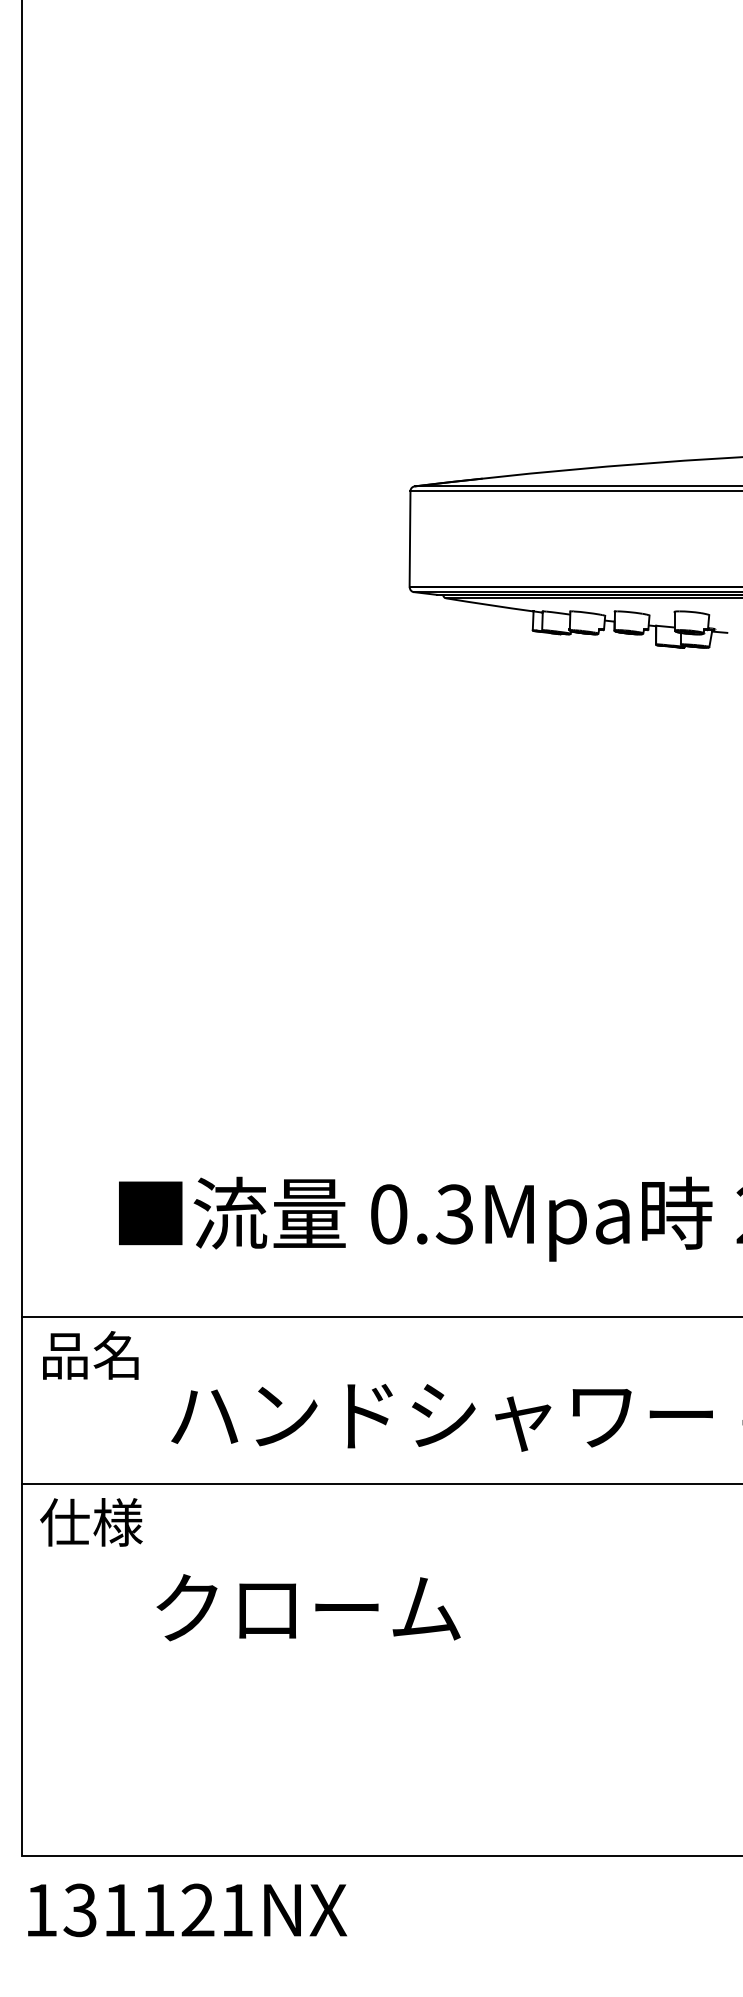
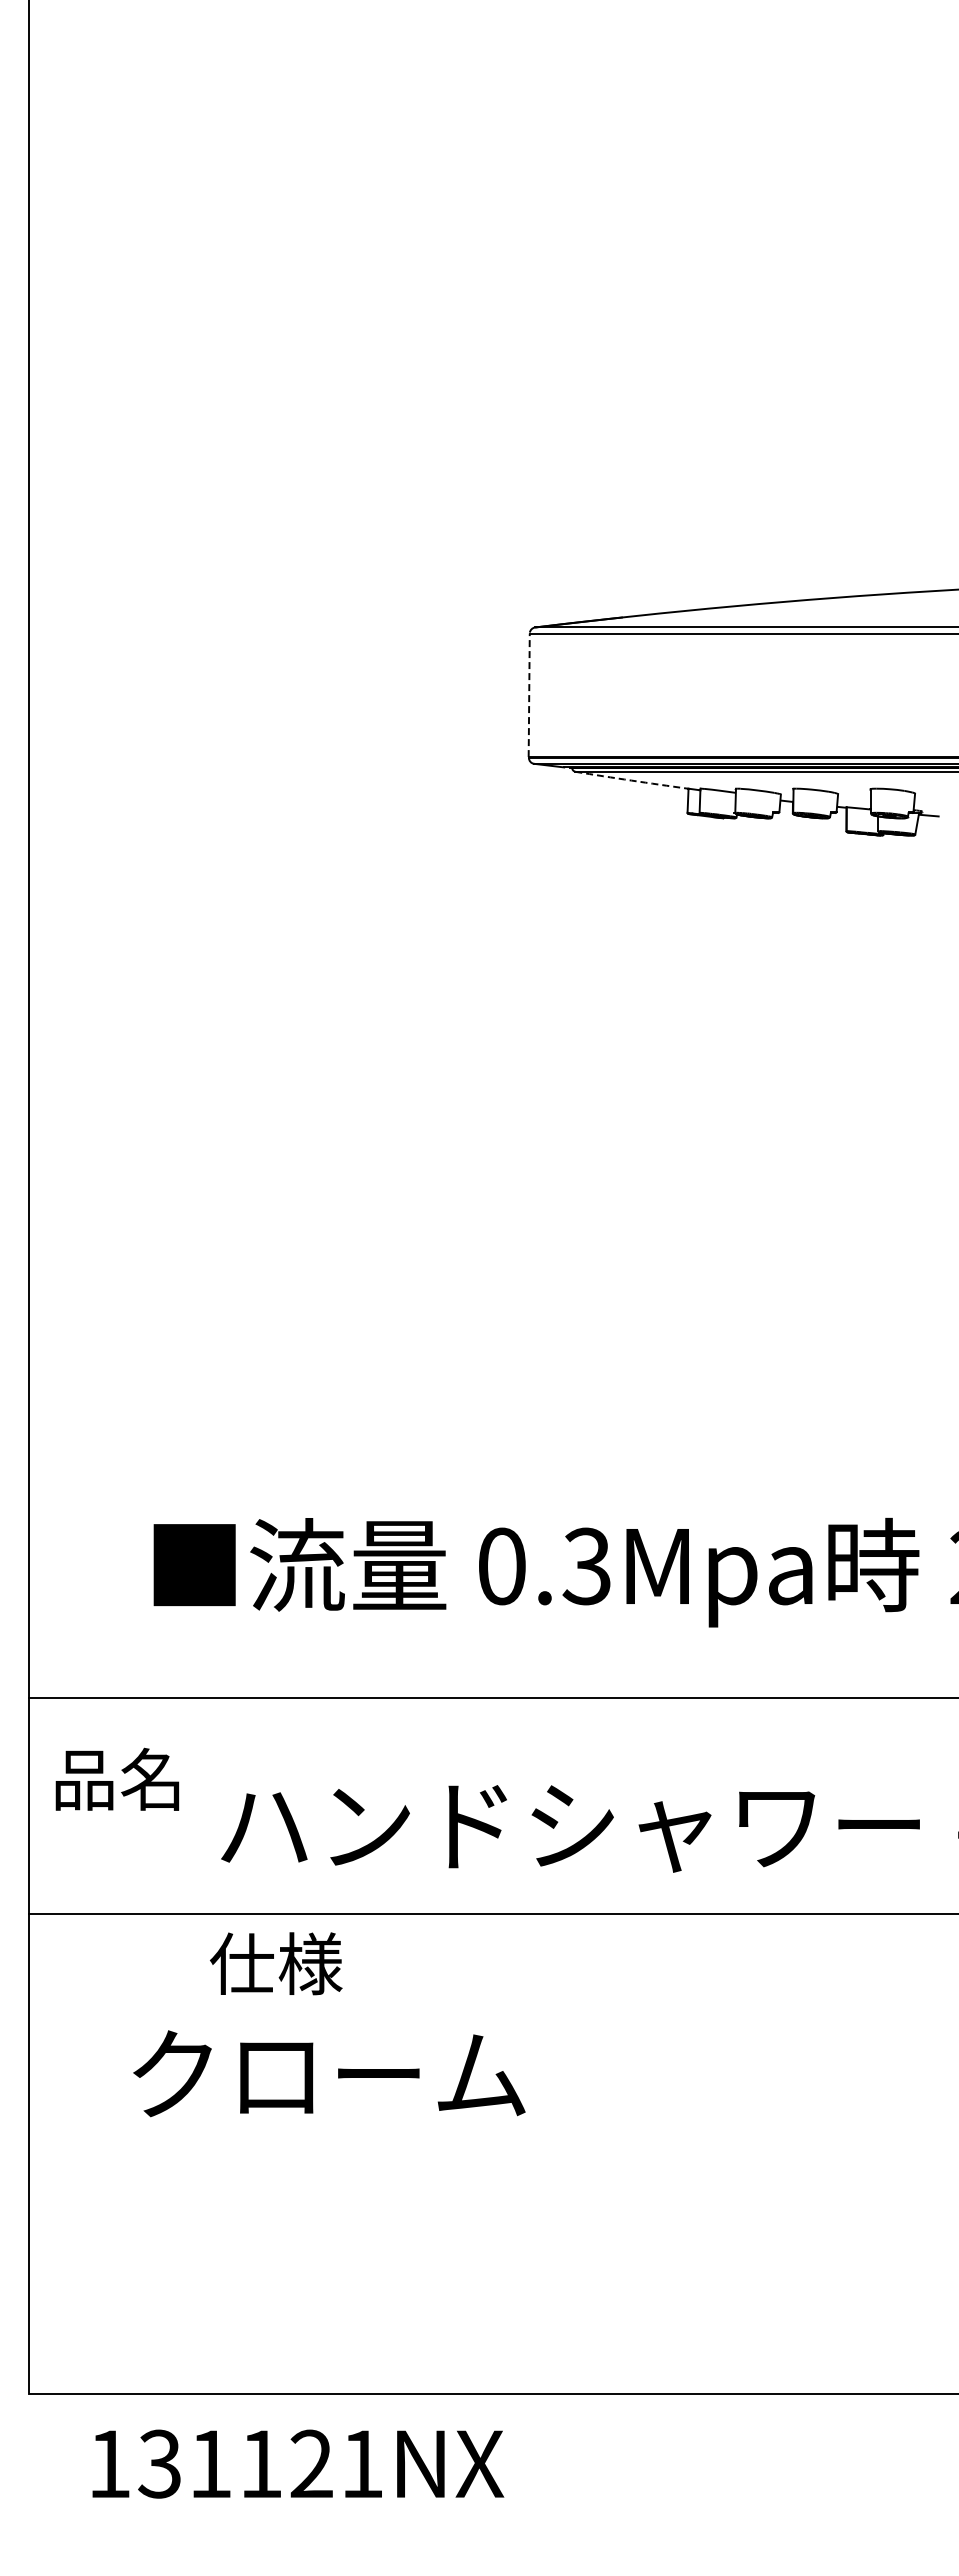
line: (410, 539) -> (529, 695), solid -> dashed
arc: (489, 605) -> (631, 780), solid -> dashed
text: (90, 1354) -> (117, 1778), moved
text: (91, 1522) -> (276, 1963), moved
text: (308, 1607) -> (329, 2073), moved
text: (187, 1909) -> (298, 2463), moved

